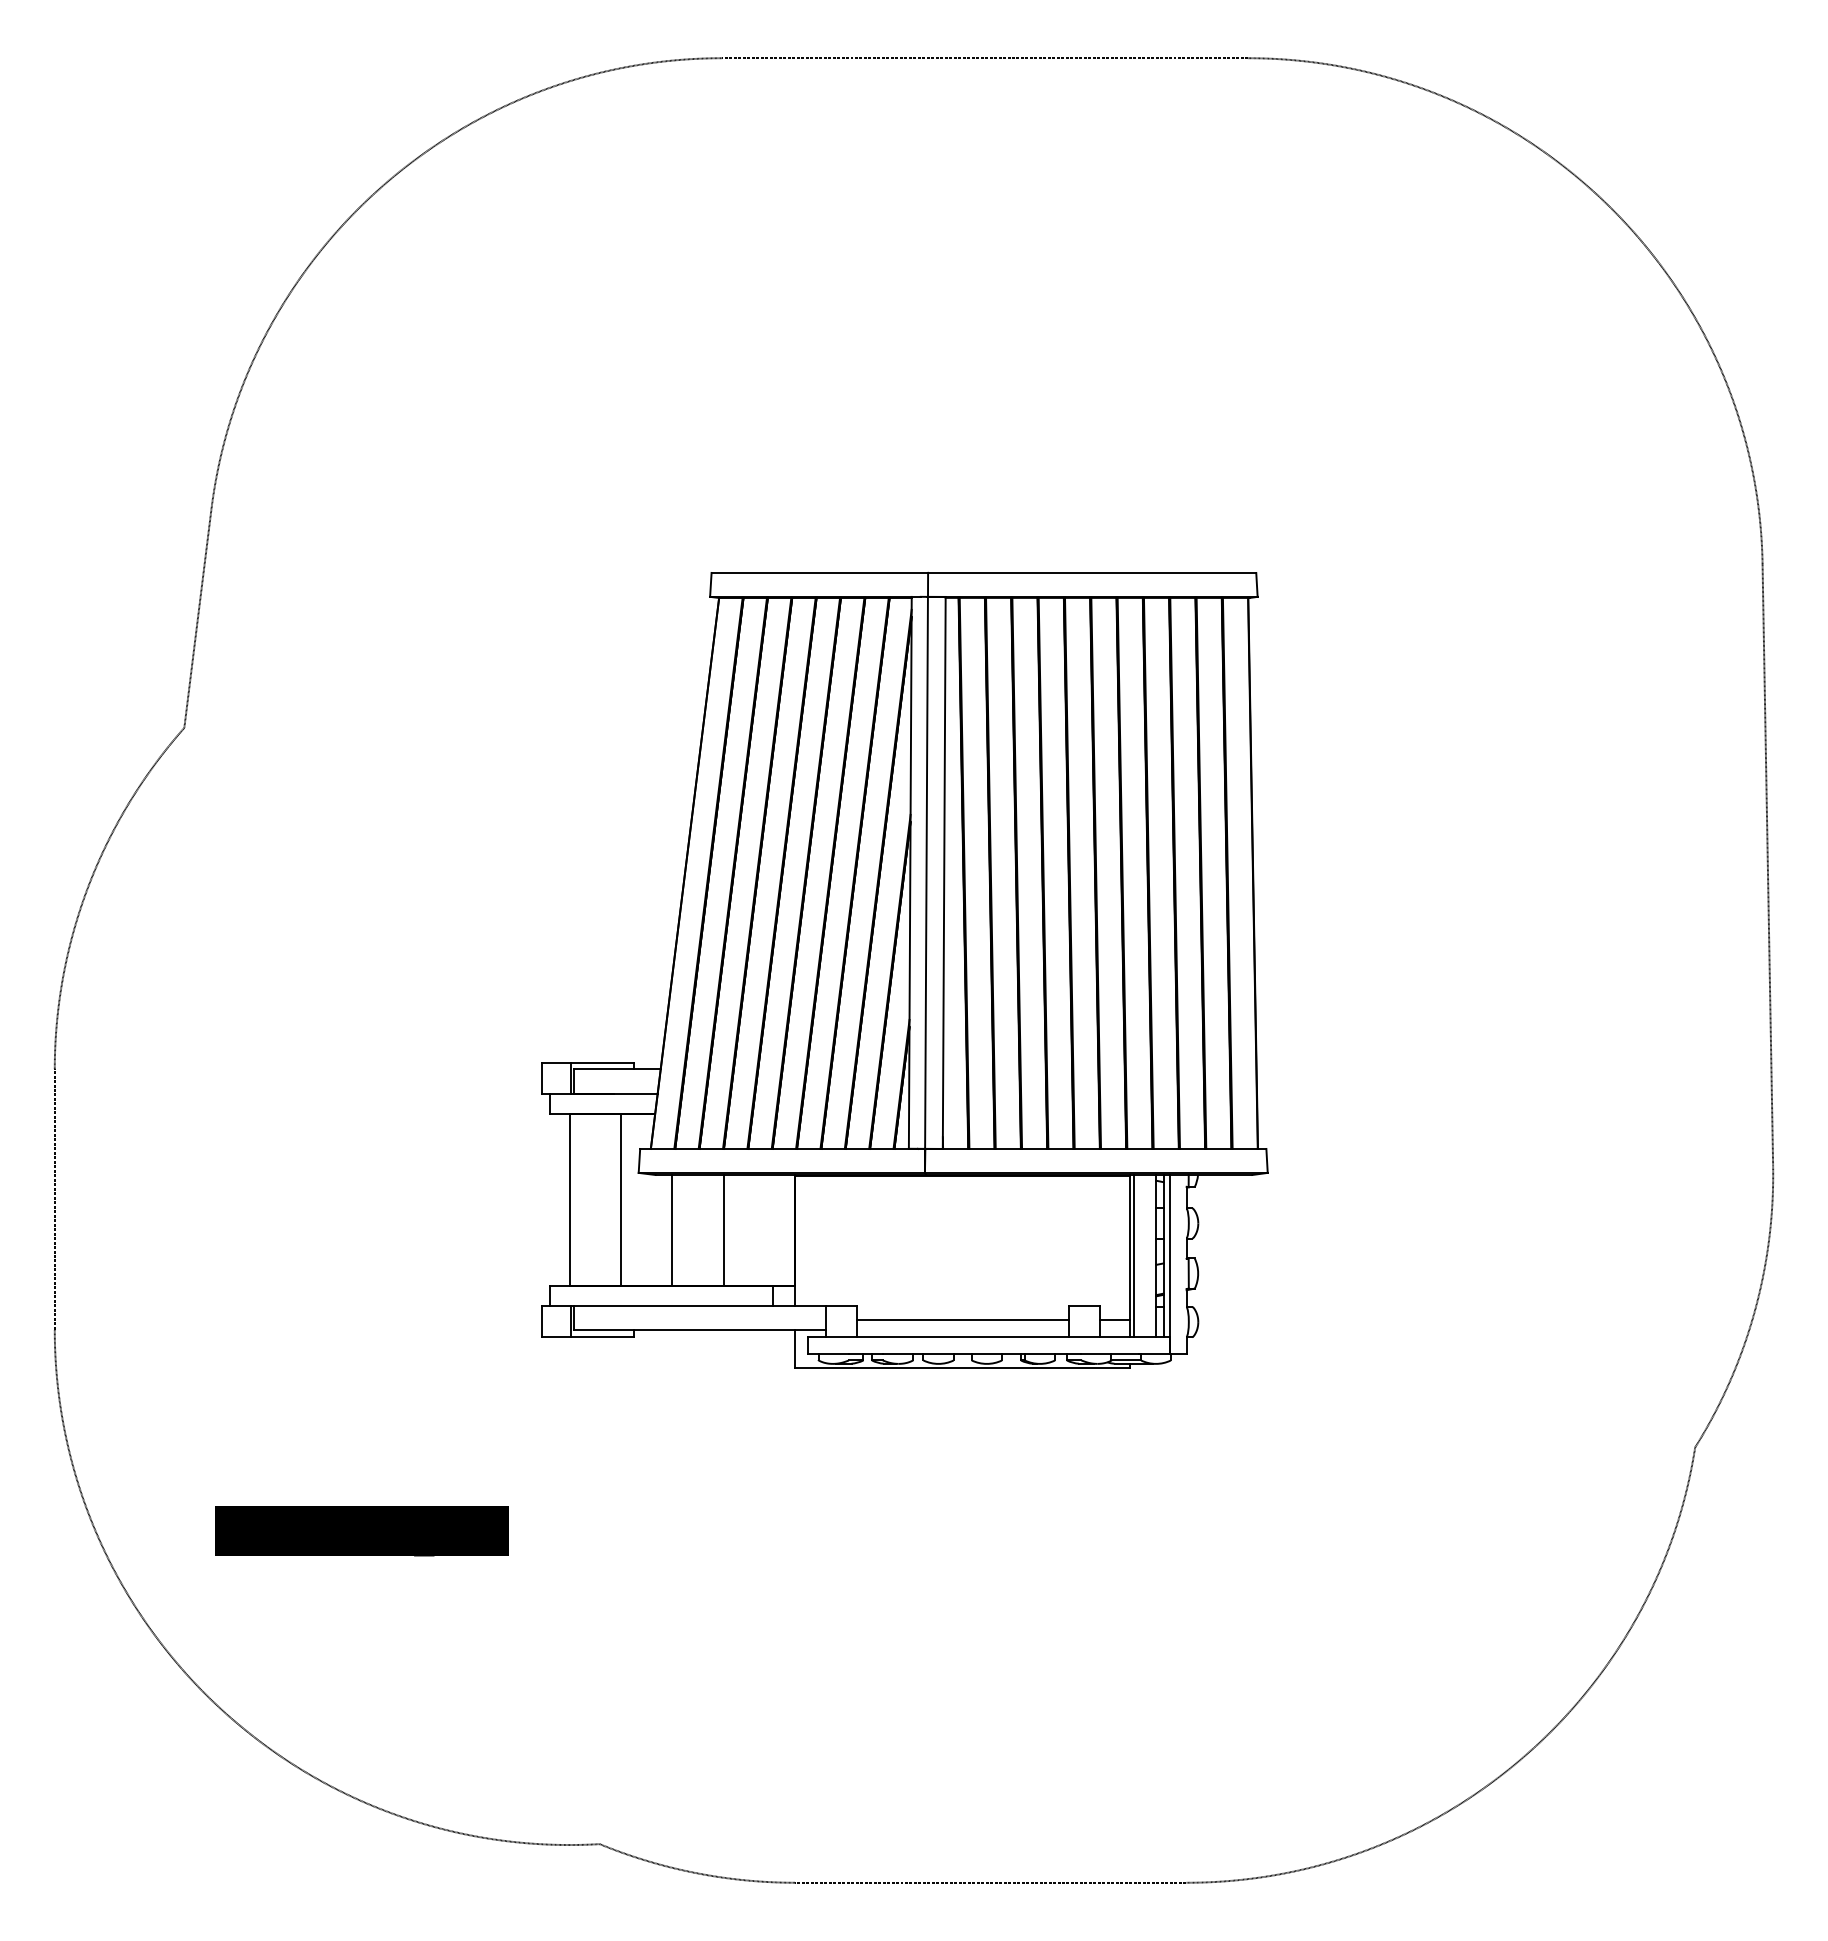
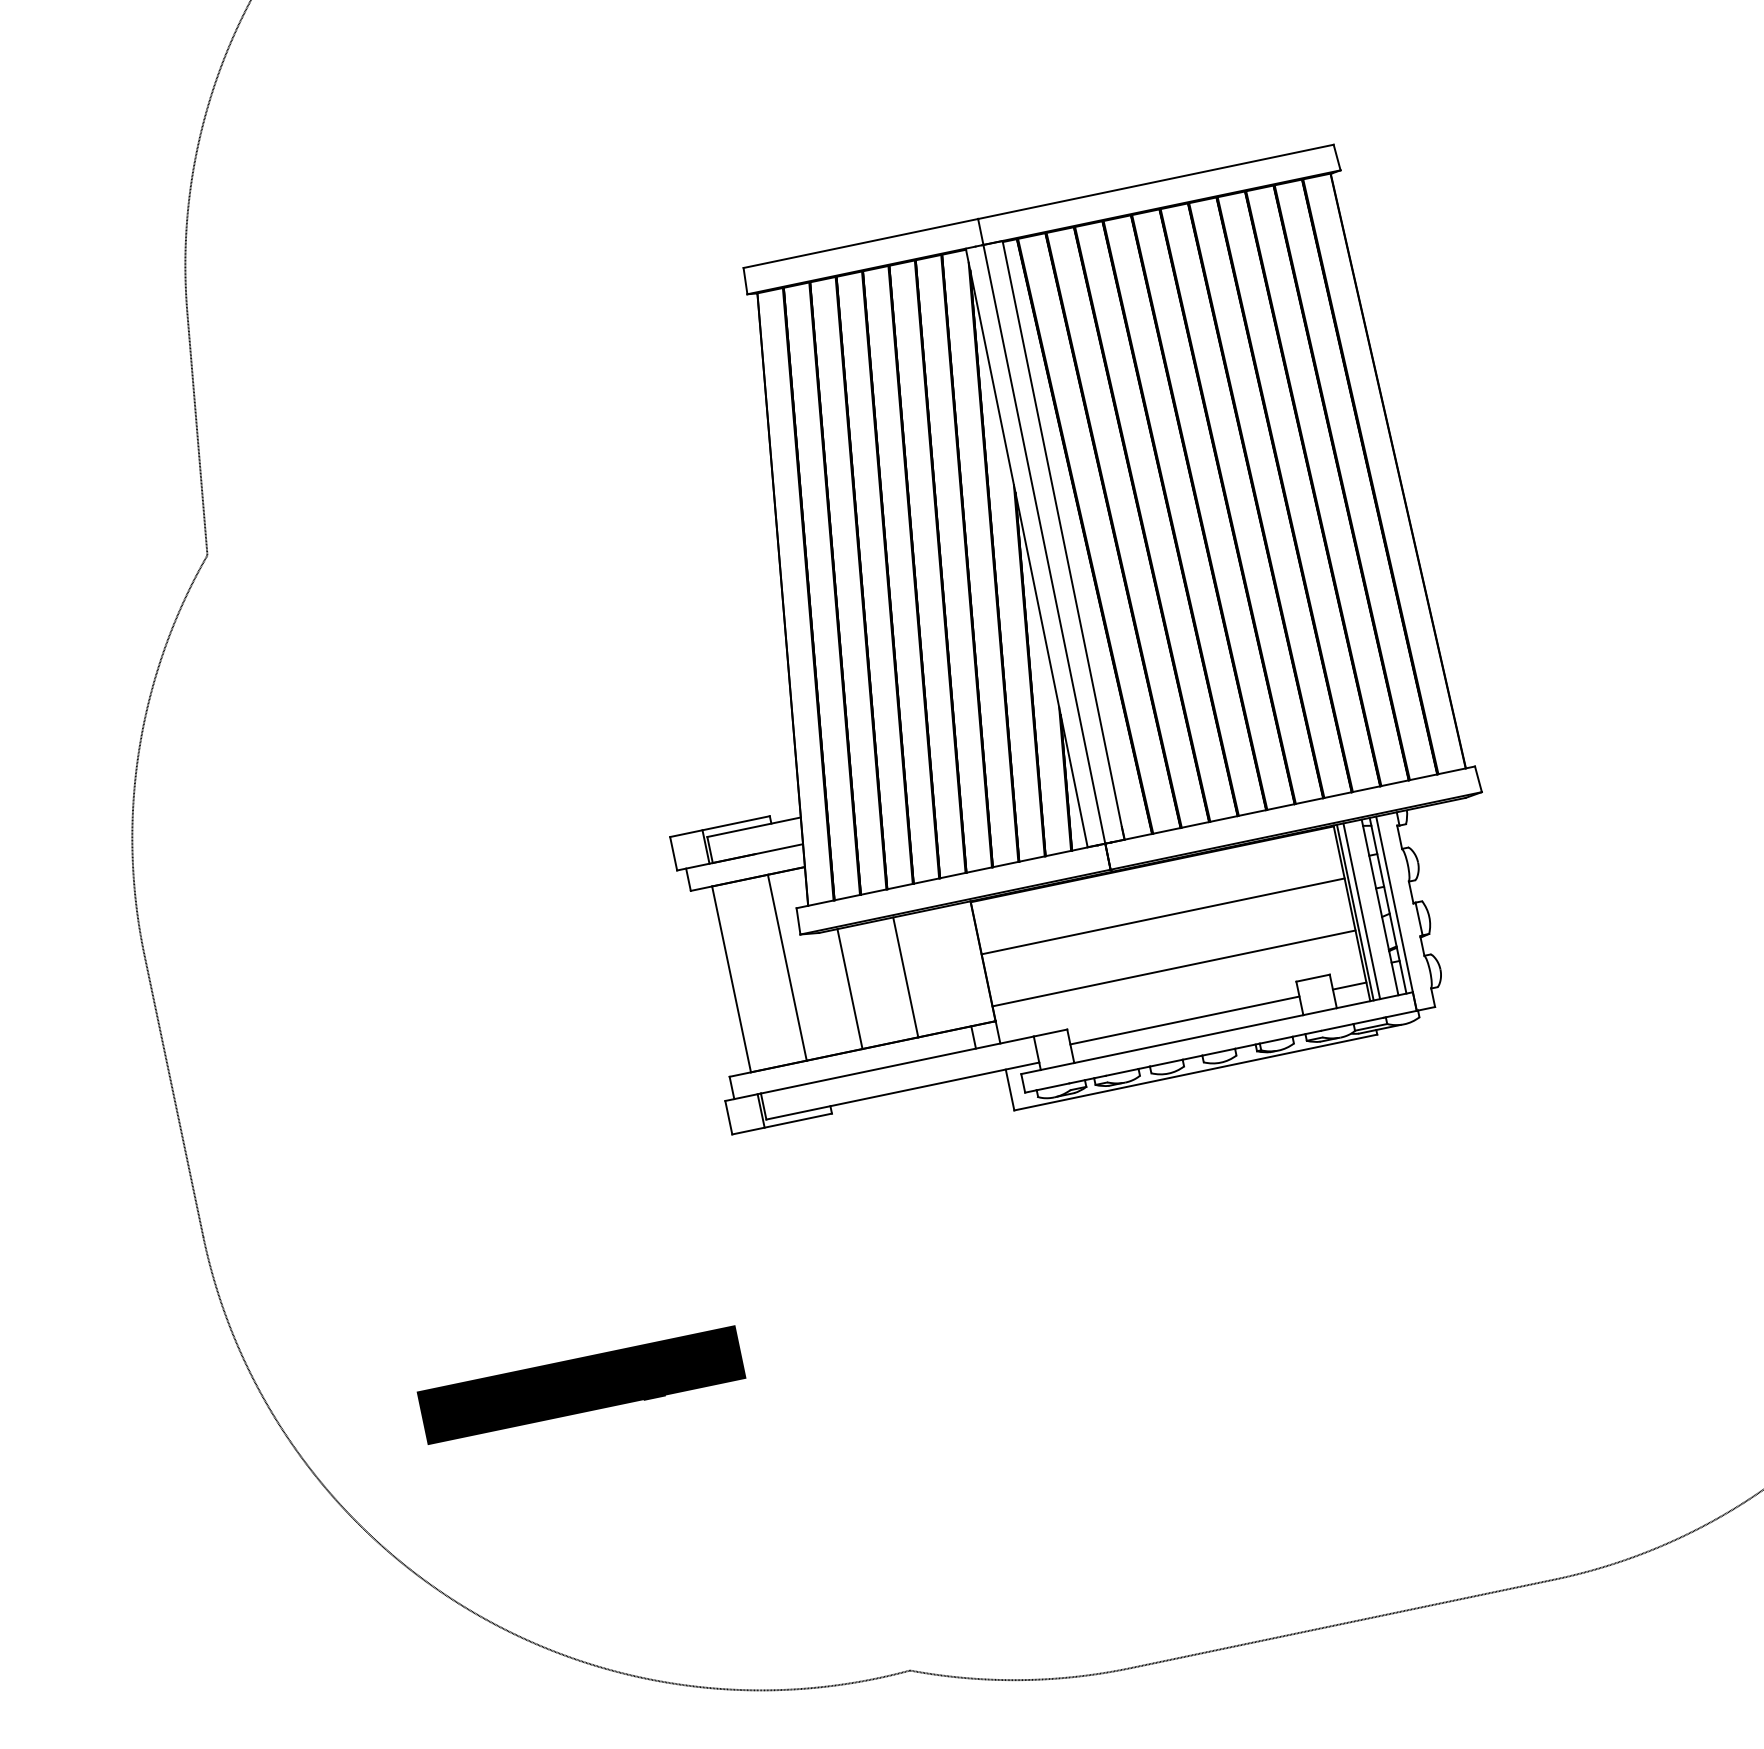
line: (962, 1223) -> (1162, 916), added
line: (1139, 1256) -> (1361, 911), added
line: (962, 1271) -> (1173, 968), added

